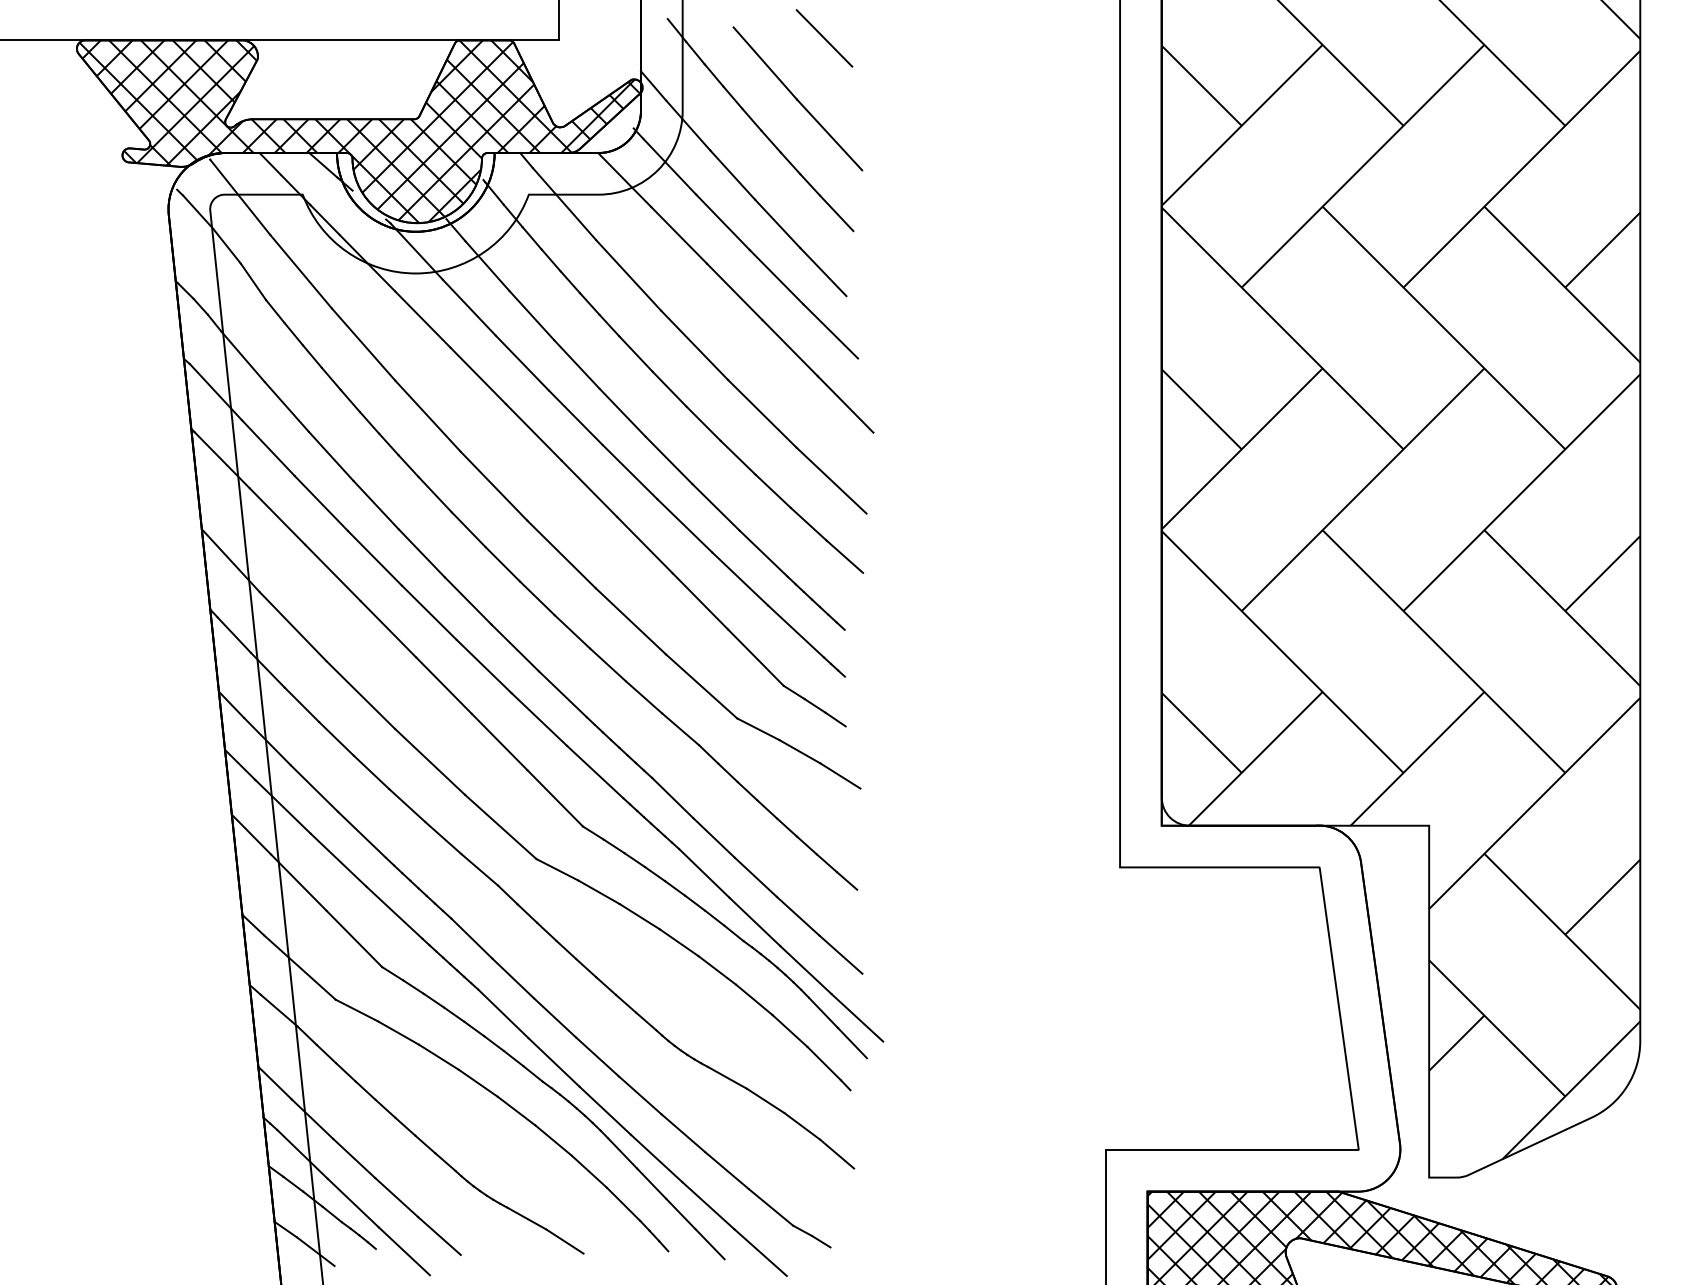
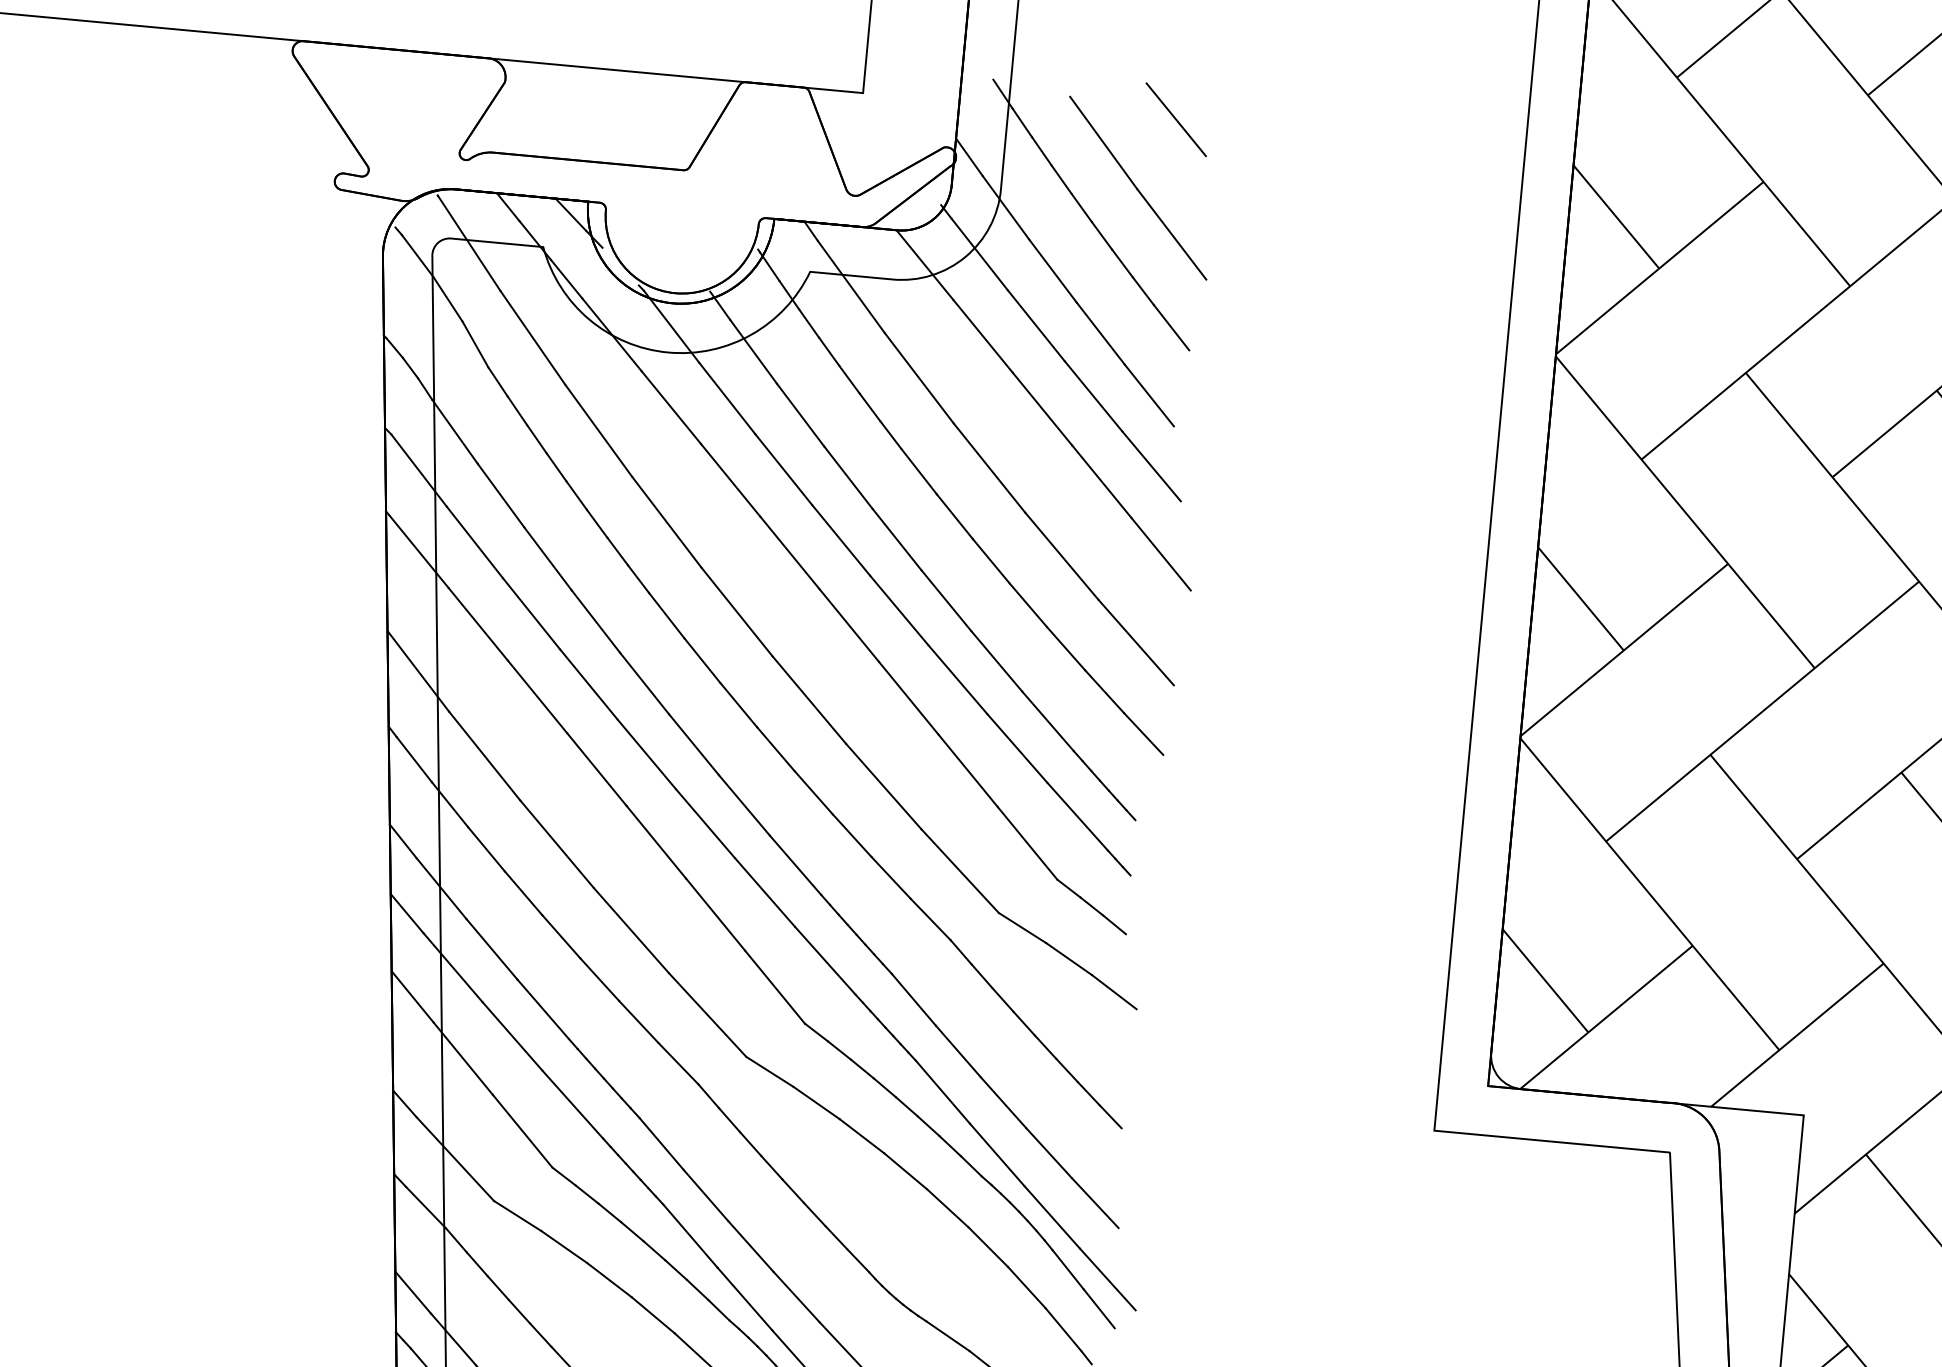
hatch: (359, 131) -> (617, 178), removed

